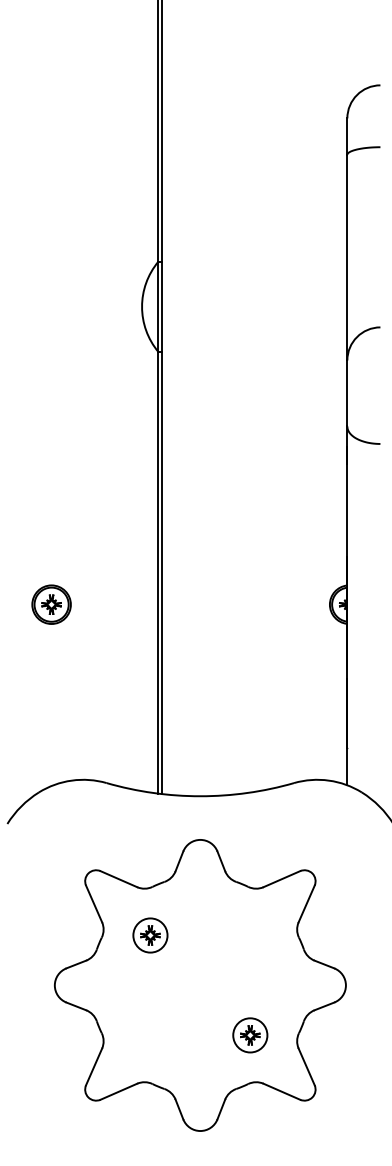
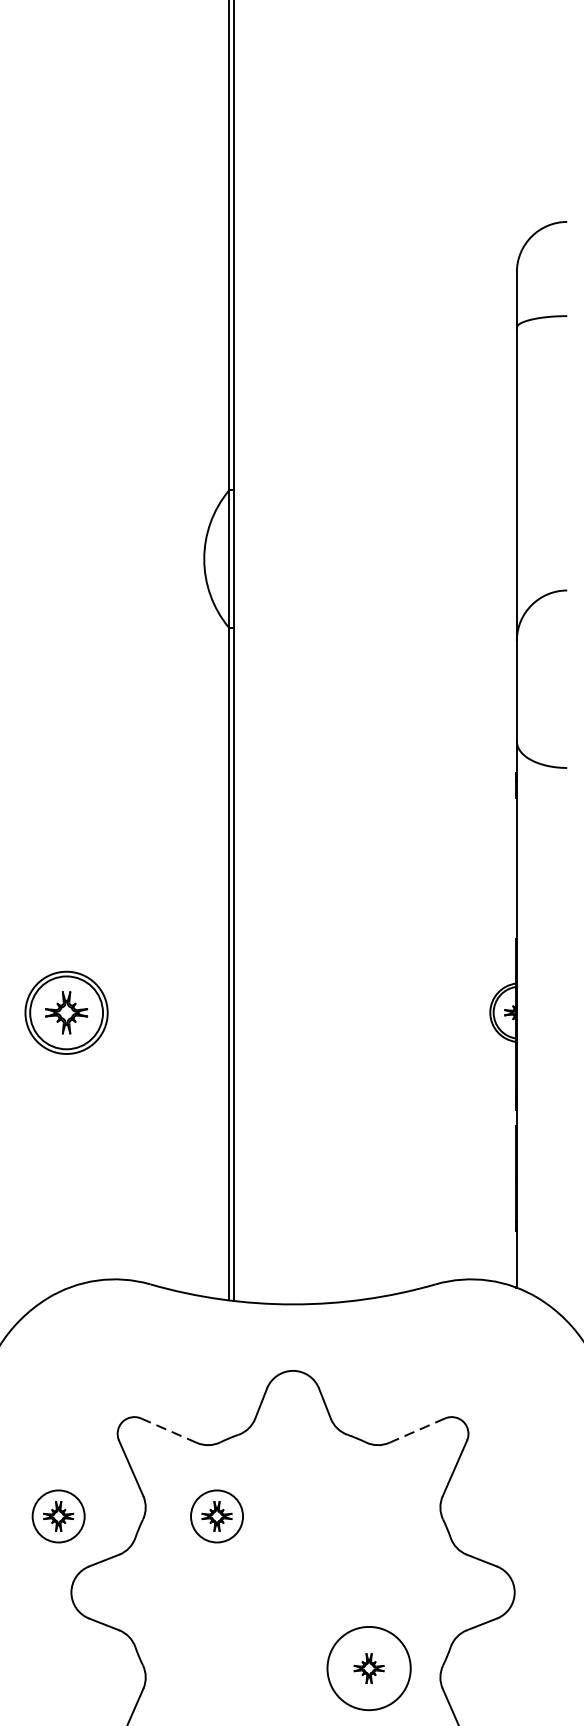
part: (51, 604) -> (66, 1012), size x1.4
line: (118, 879) -> (168, 1431), solid -> dashed
line: (281, 879) -> (416, 1431), solid -> dashed
part: (46, 935) -> (58, 1516), added
circle: (250, 1035) -> (369, 1668), size x1.6

